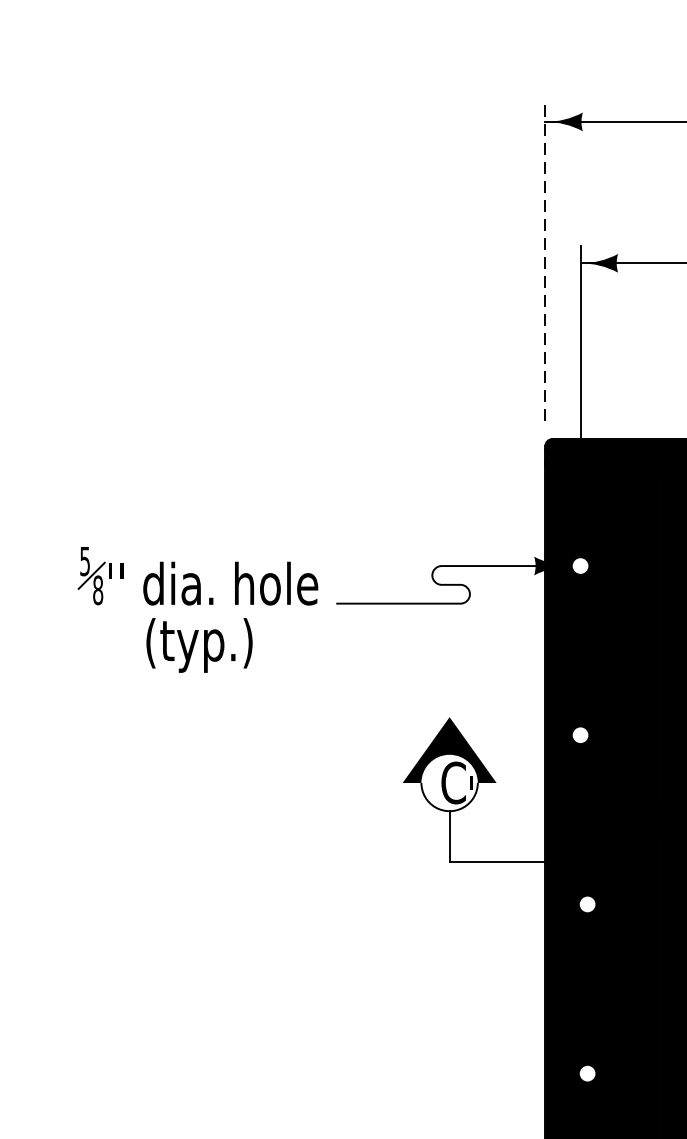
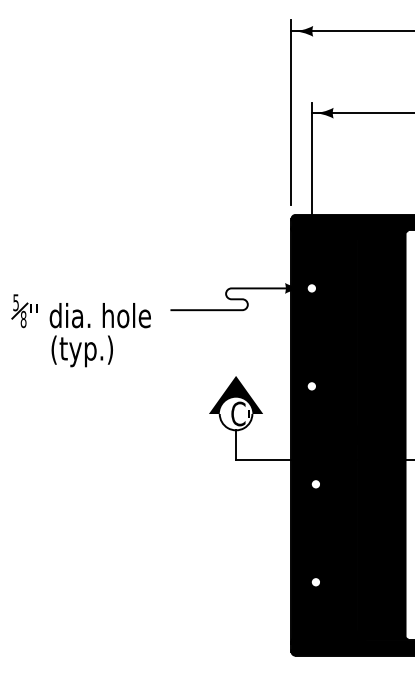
line: (545, 260) -> (291, 111), dashed -> solid
part: (196, 609) -> (80, 330), moved

